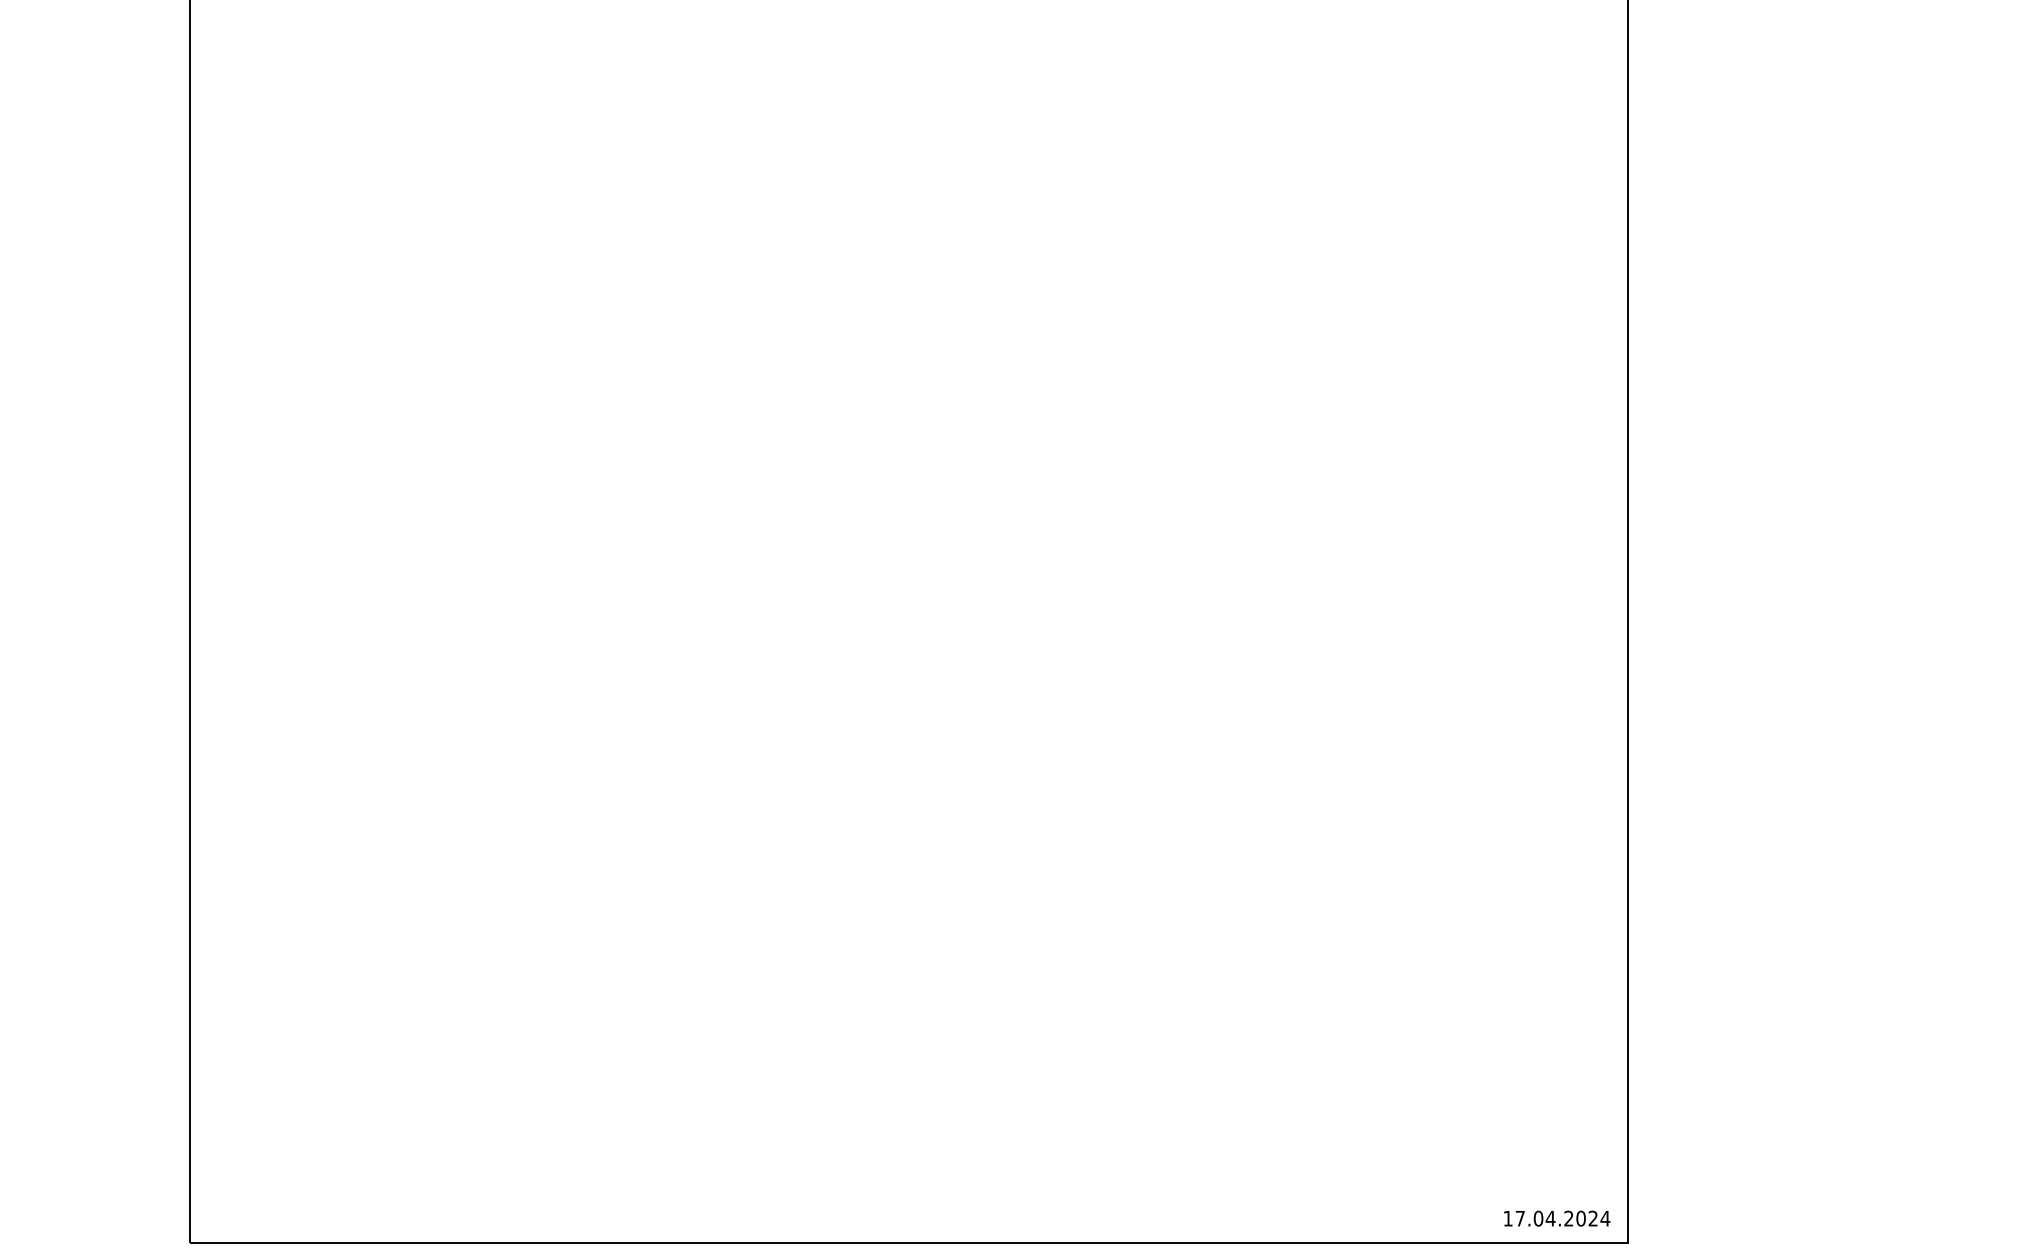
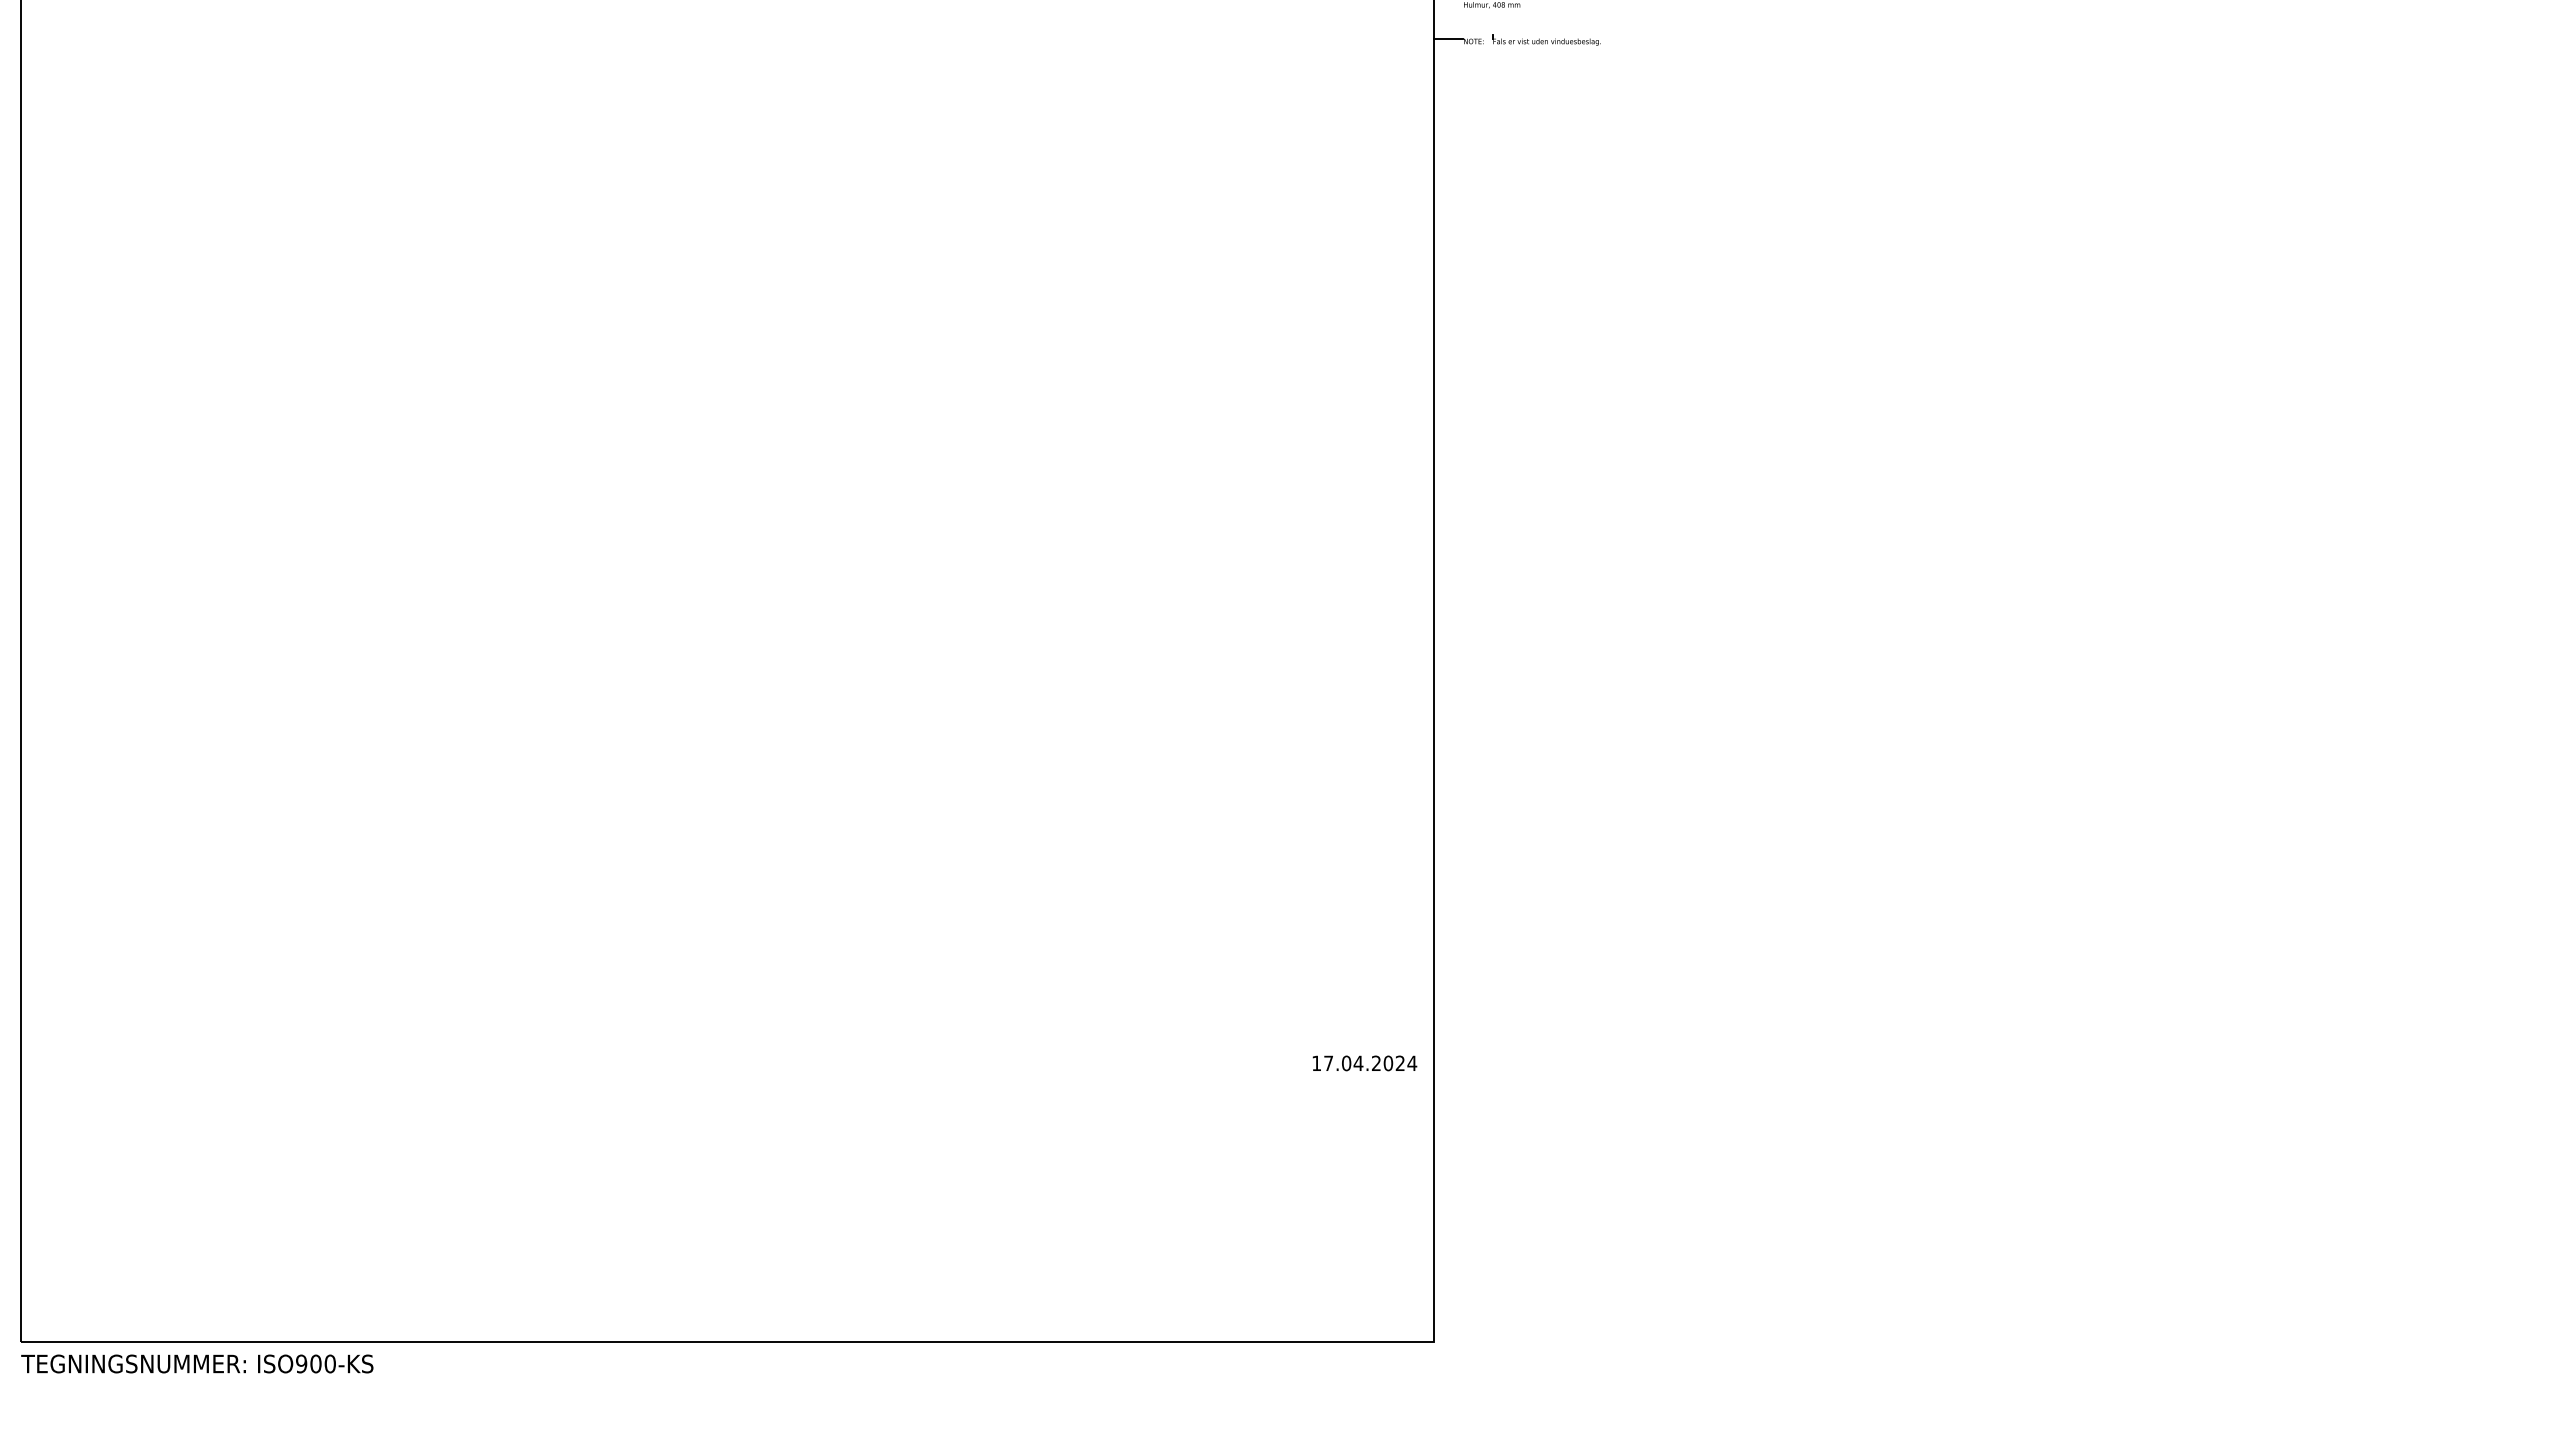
text: (1556, 1218) -> (1364, 1063), moved

